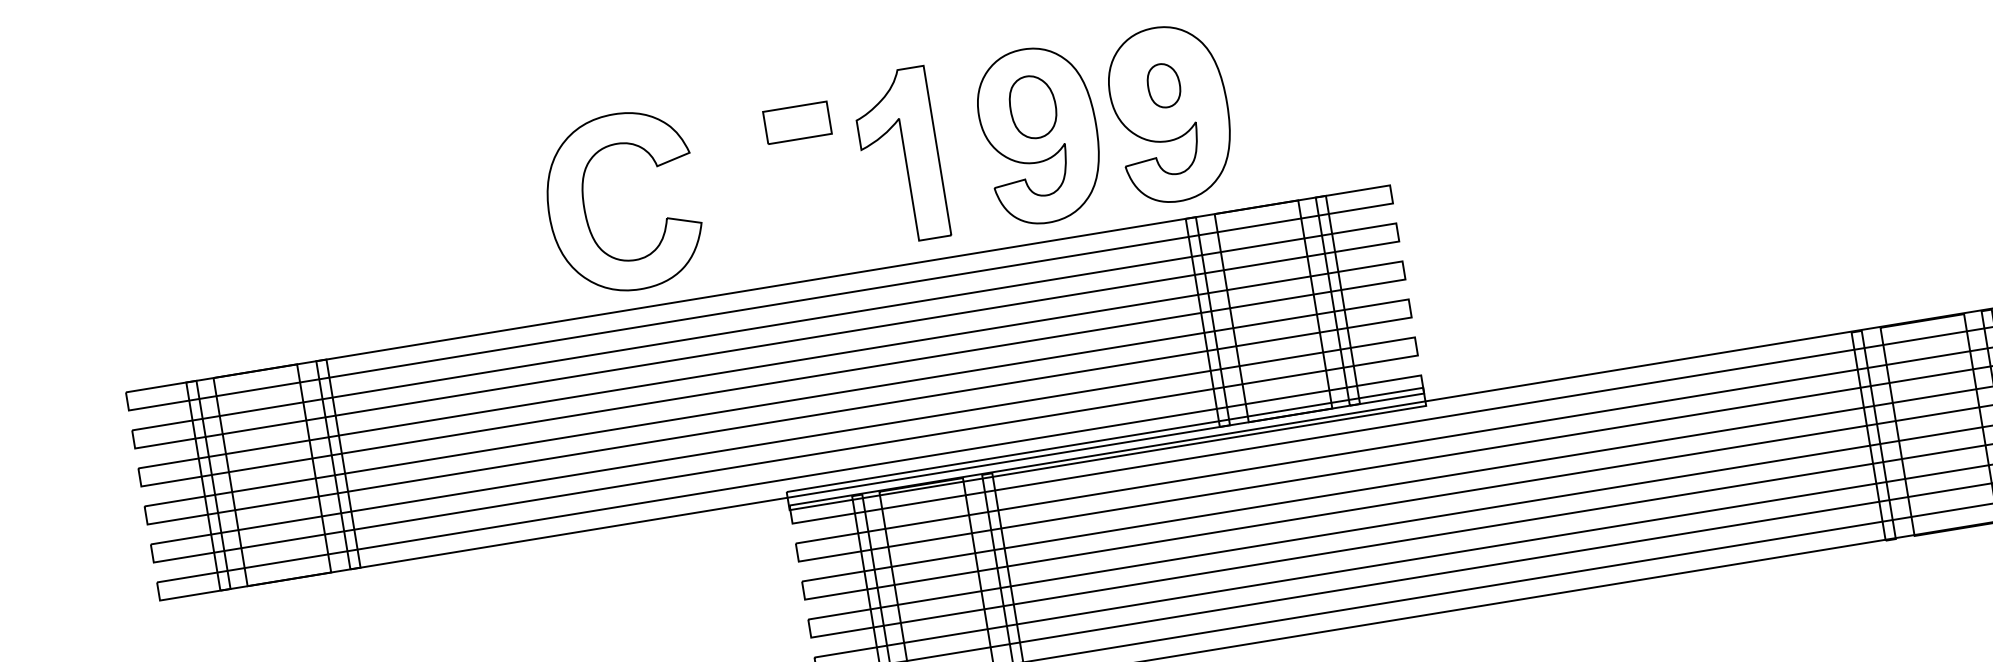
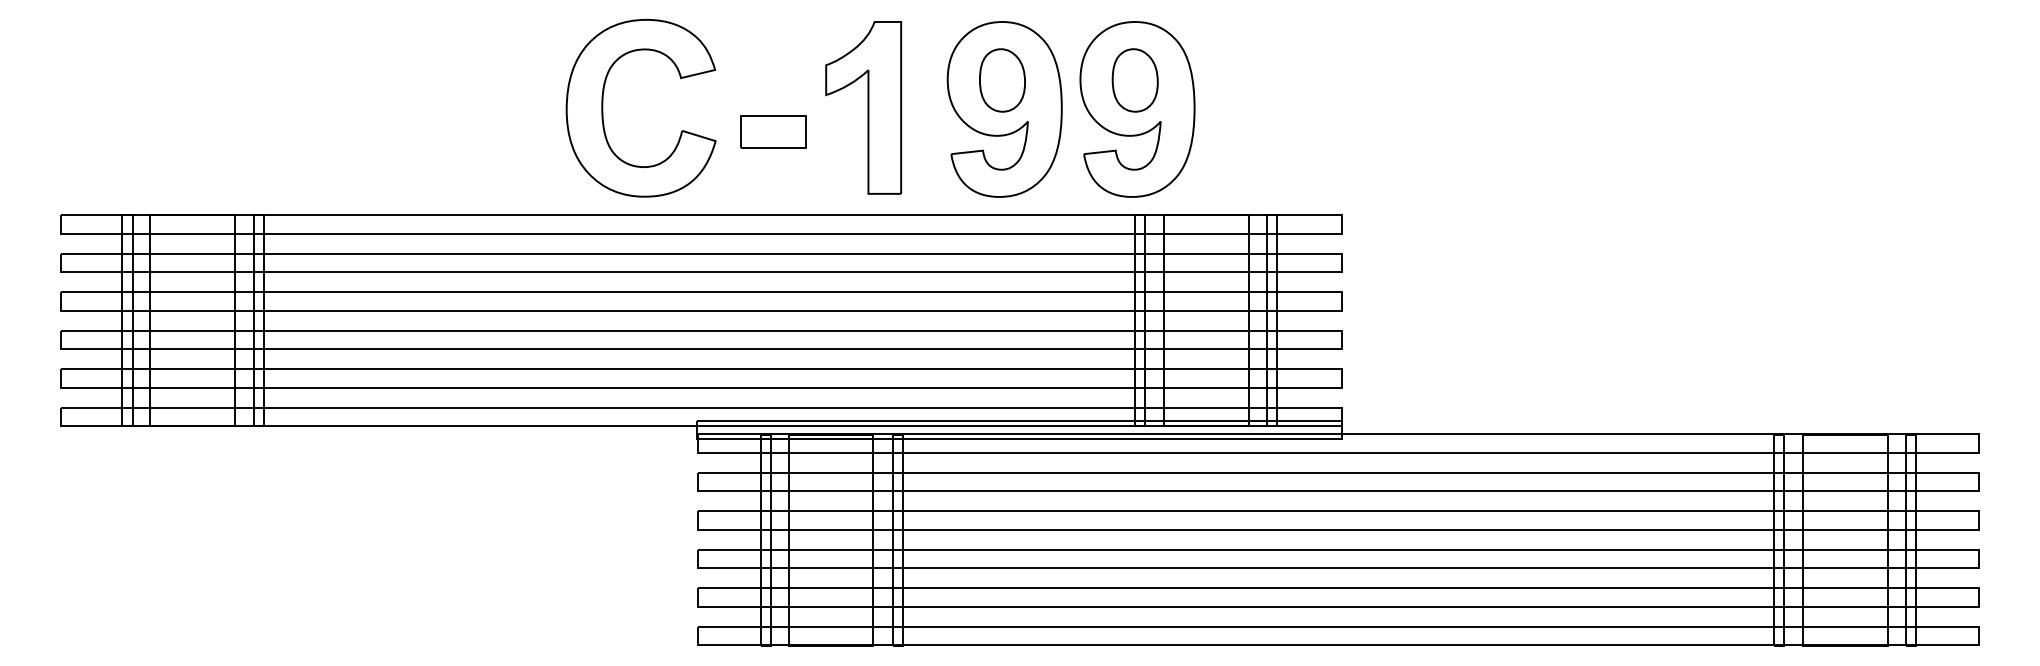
part: (1163, 85) -> (1134, 80), size x1.43
part: (797, 122) -> (773, 131), moved
part: (585, 208) -> (603, 108), moved

